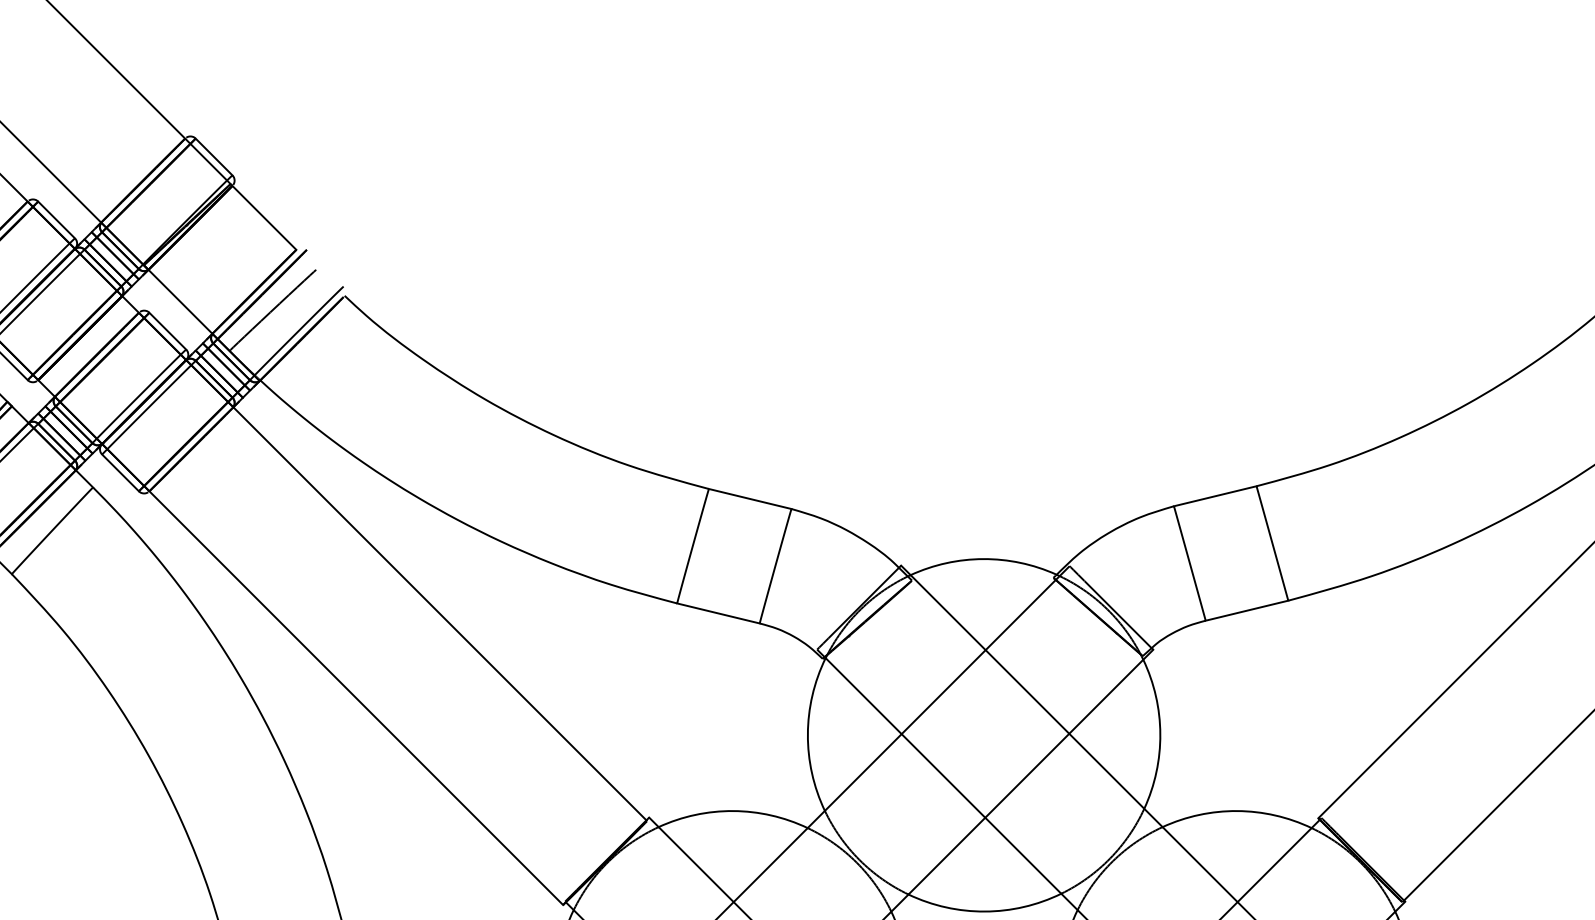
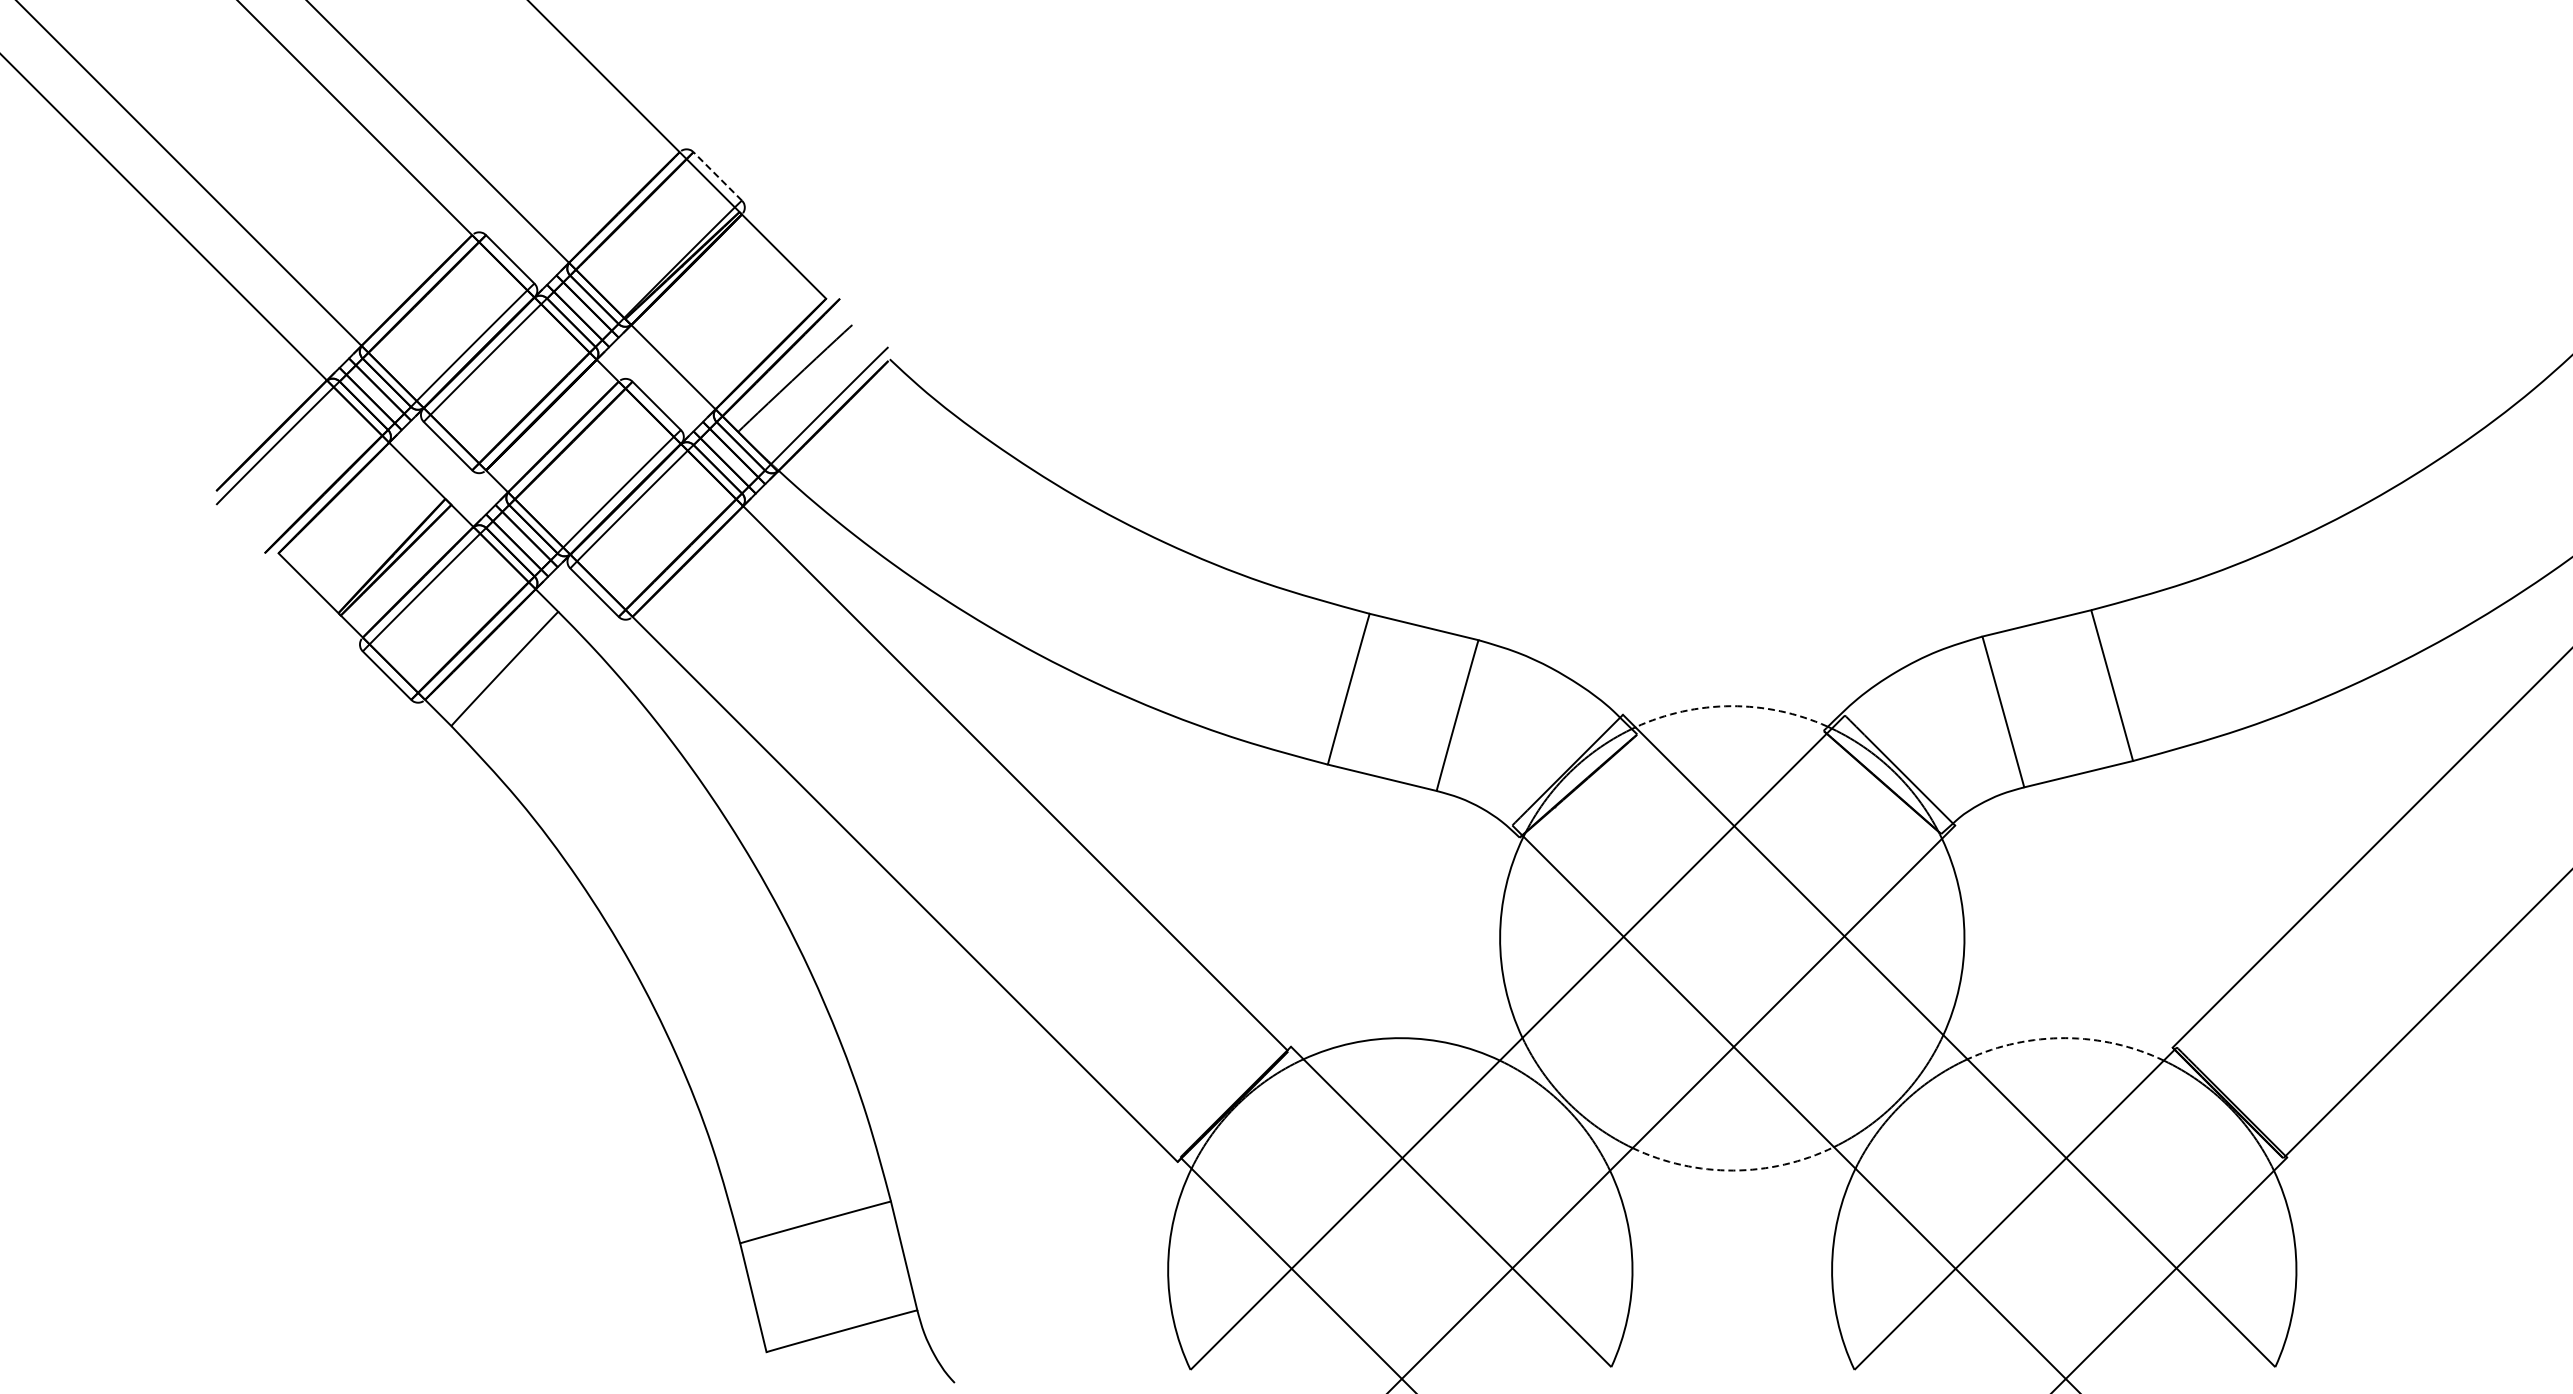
line: (213, 157) -> (717, 176), solid -> dashed
arc: (983, 559) -> (1731, 706), solid -> dashed
arc: (1237, 811) -> (2065, 1038), solid -> dashed
arc: (985, 911) -> (1733, 1170), solid -> dashed

